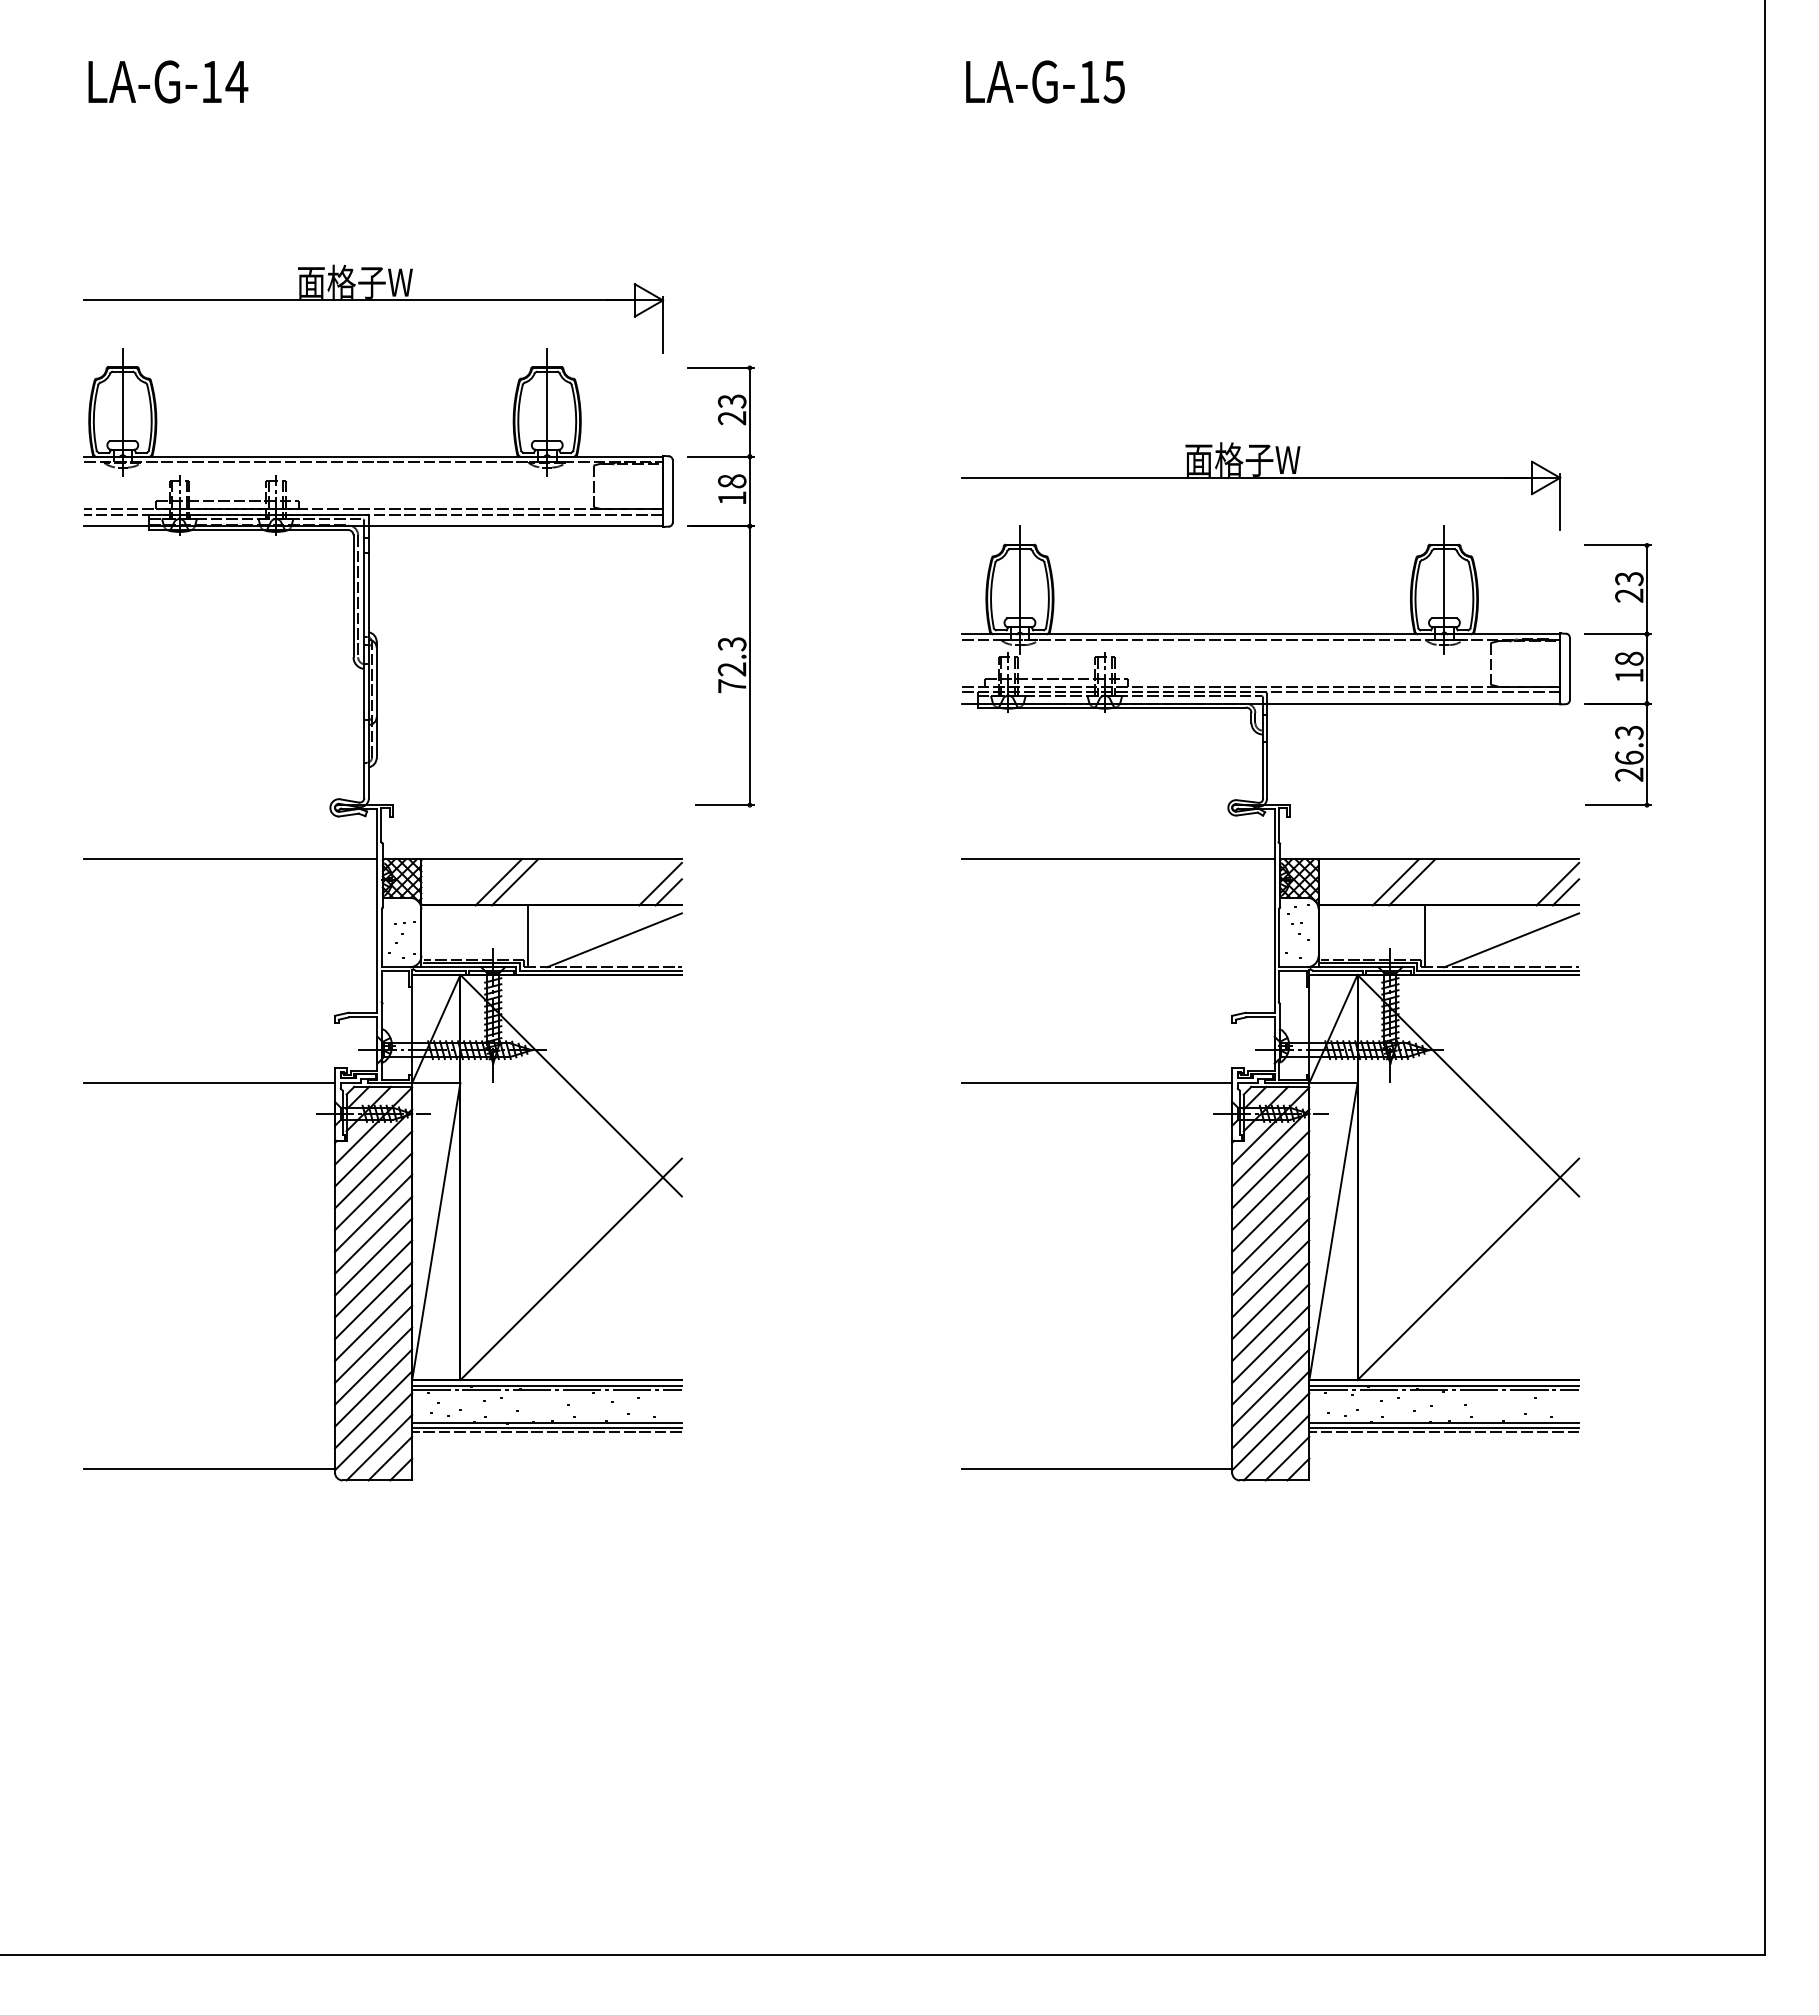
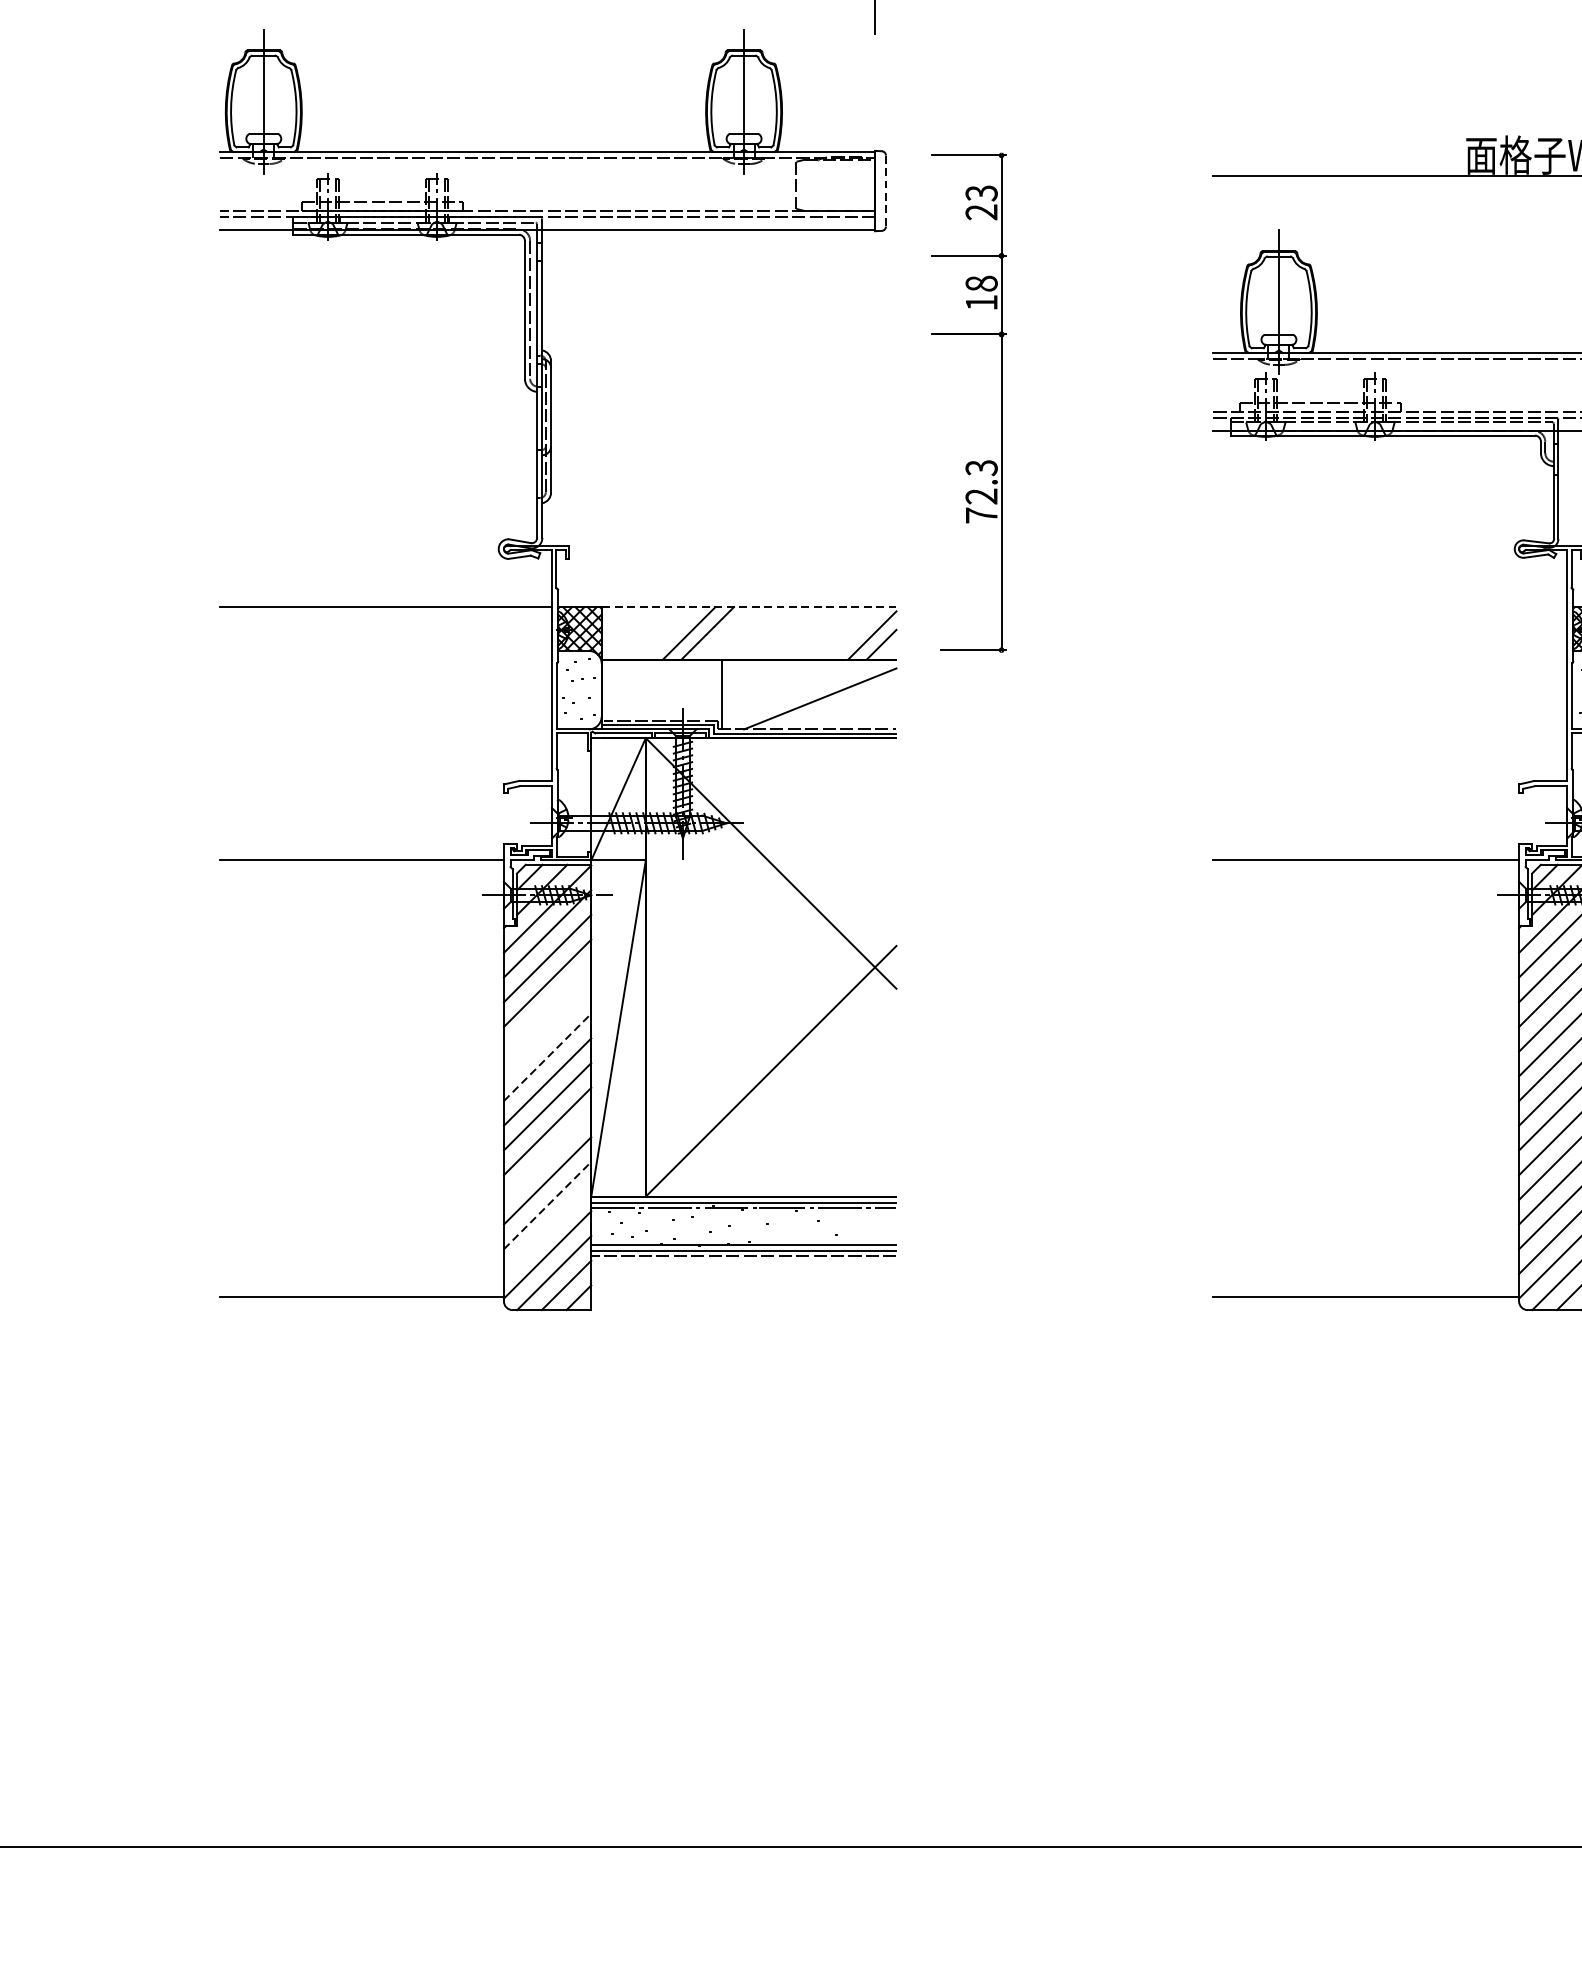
line: (672, 491) -> (885, 191), solid -> dashed
part: (749, 586) -> (1001, 402), moved
line: (551, 859) -> (748, 607), solid -> dashed
line: (1118, 859) -> (1390, 607), removed
line: (373, 1213) -> (547, 1008), removed
line: (373, 1234) -> (547, 1031), removed
line: (373, 1257) -> (547, 1057), solid -> dashed
line: (373, 1344) -> (547, 1156), removed
line: (373, 1388) -> (547, 1206), solid -> dashed
line: (373, 1409) -> (547, 1229), removed

